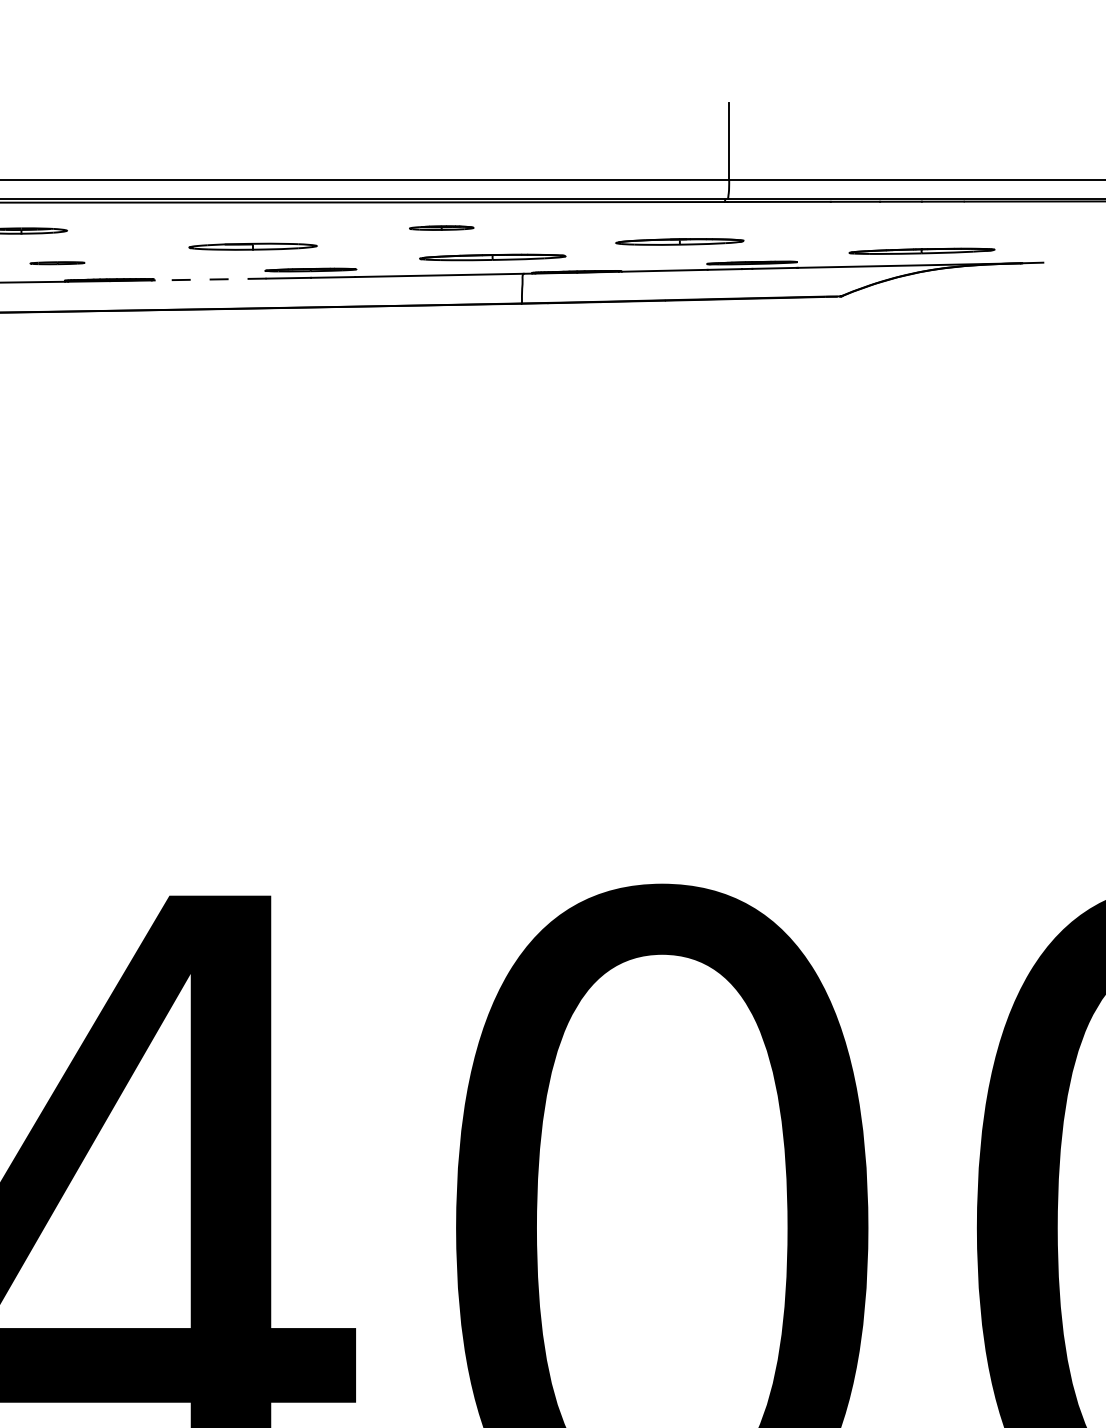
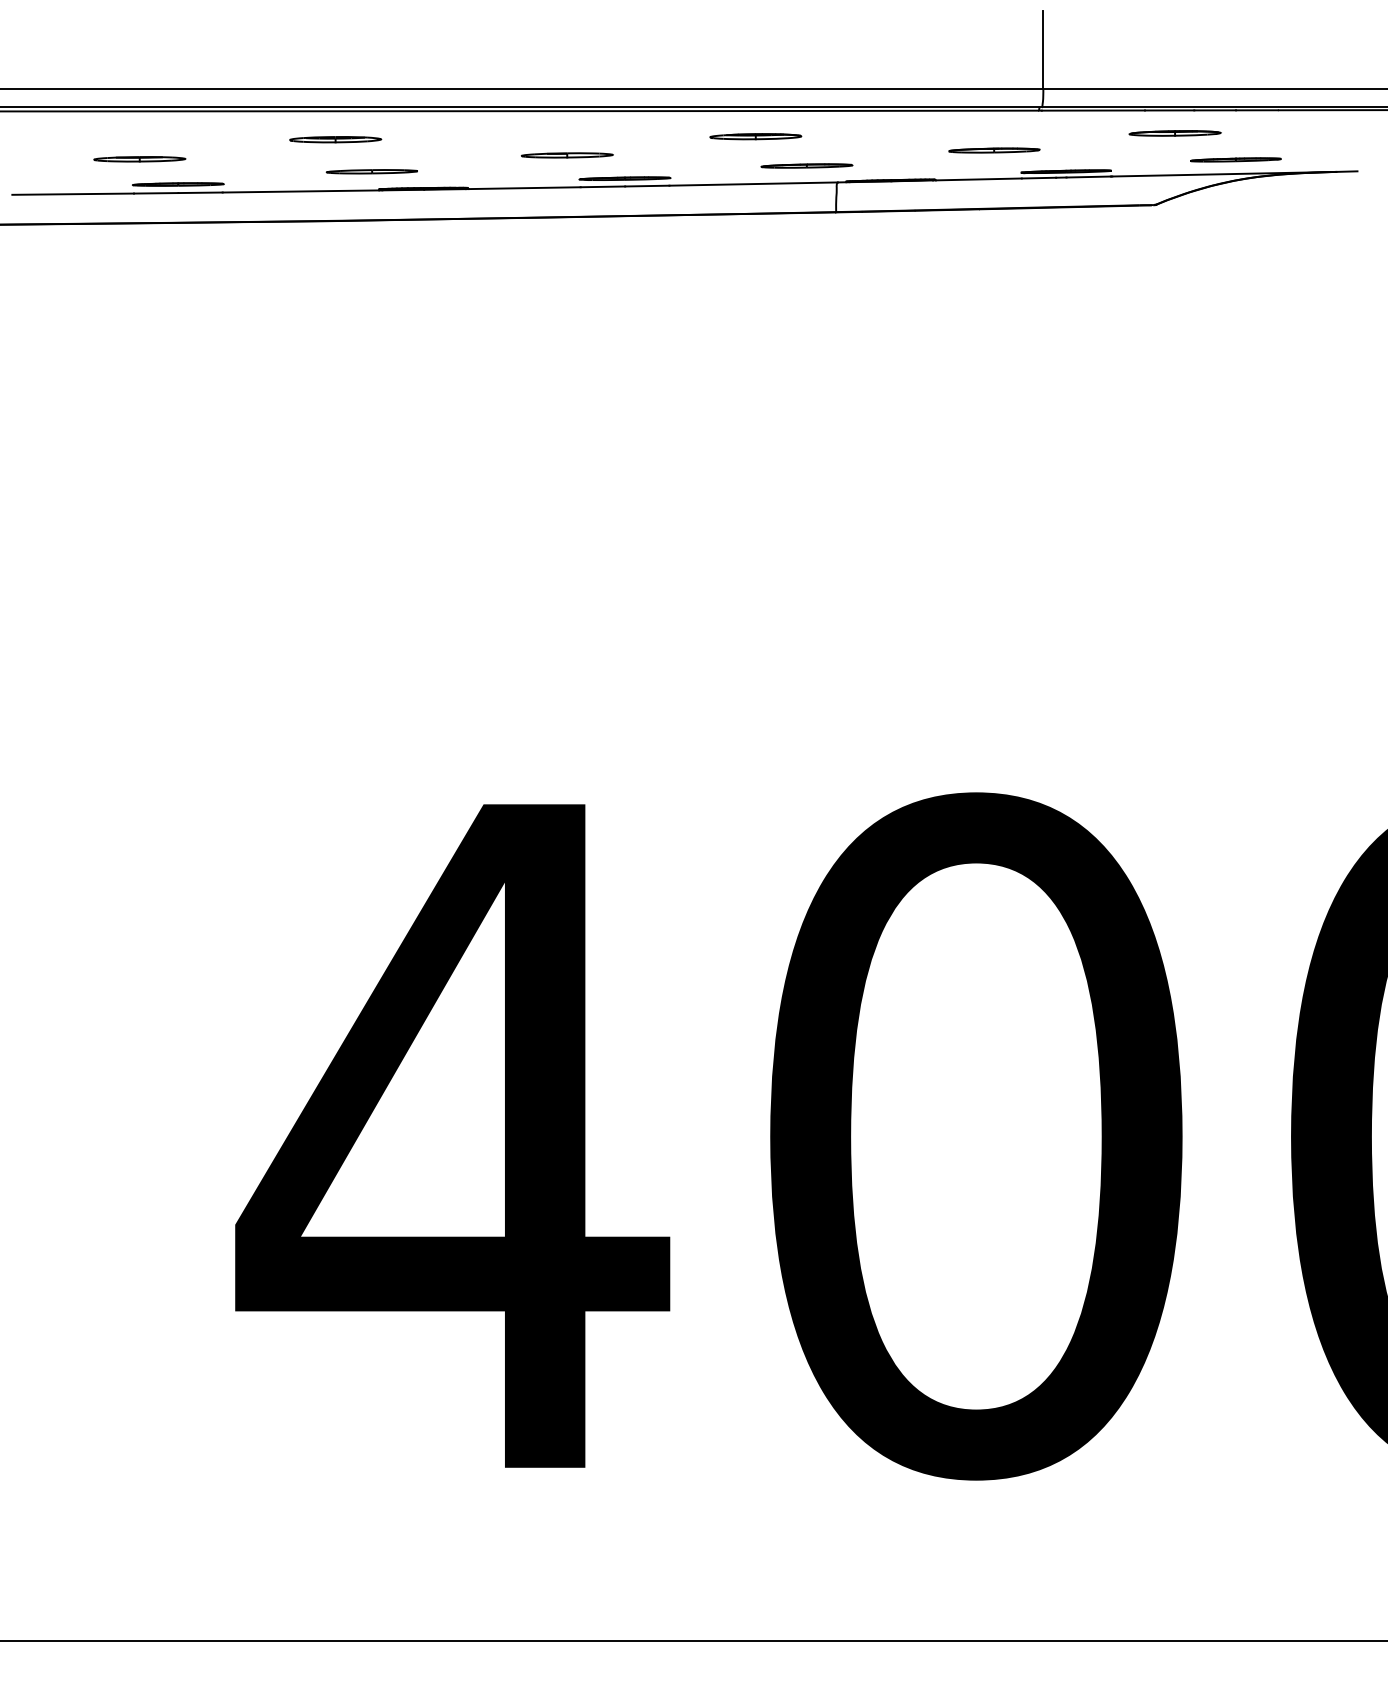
part: (860, 224) -> (1174, 133), added
part: (441, 227) -> (755, 136), size x1.43
part: (680, 241) -> (994, 150), size x0.71
part: (253, 246) -> (567, 155), size x0.71
part: (921, 250) -> (1235, 159), size x0.62
part: (492, 256) -> (806, 165), size x0.62
part: (57, 262) -> (371, 171), size x1.67
line: (210, 279) -> (524, 188), dashed -> solid

